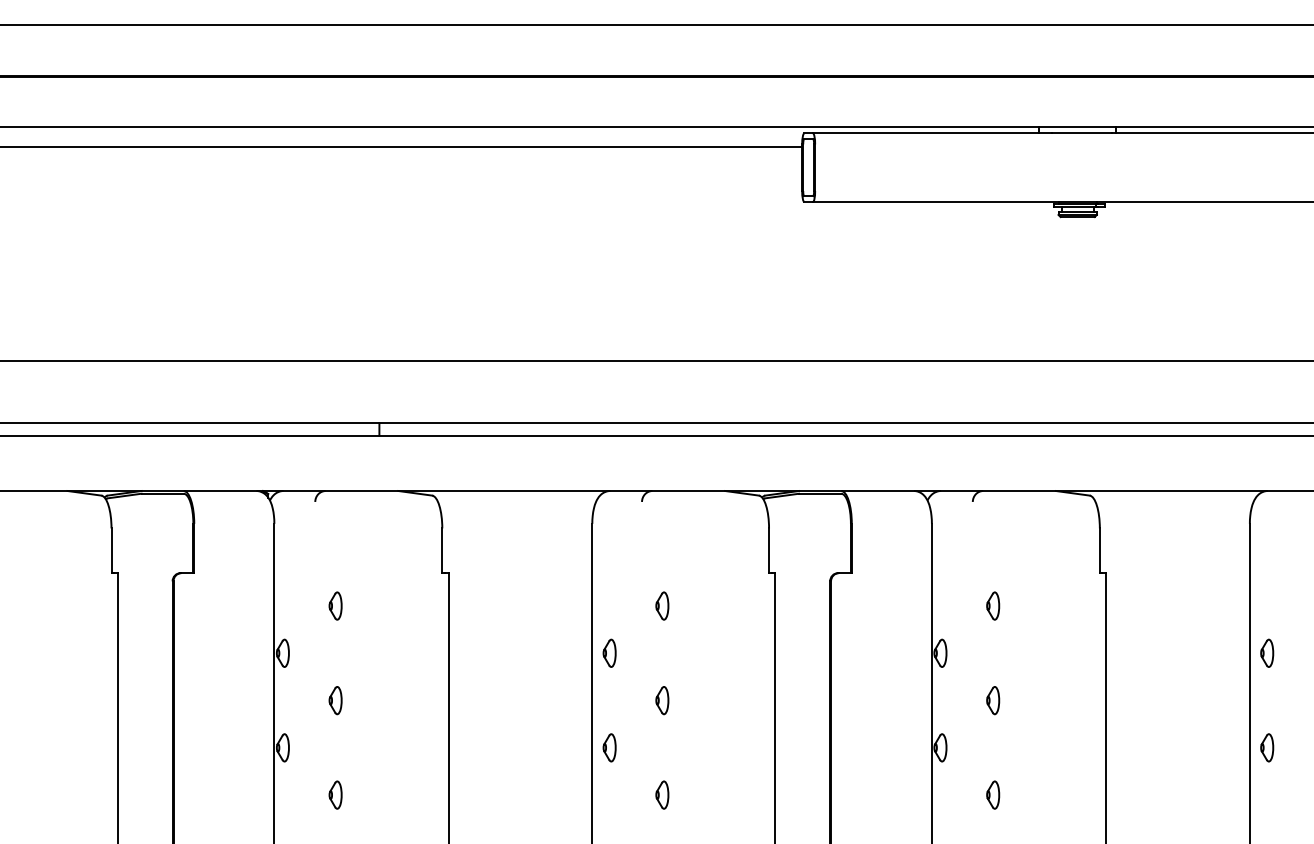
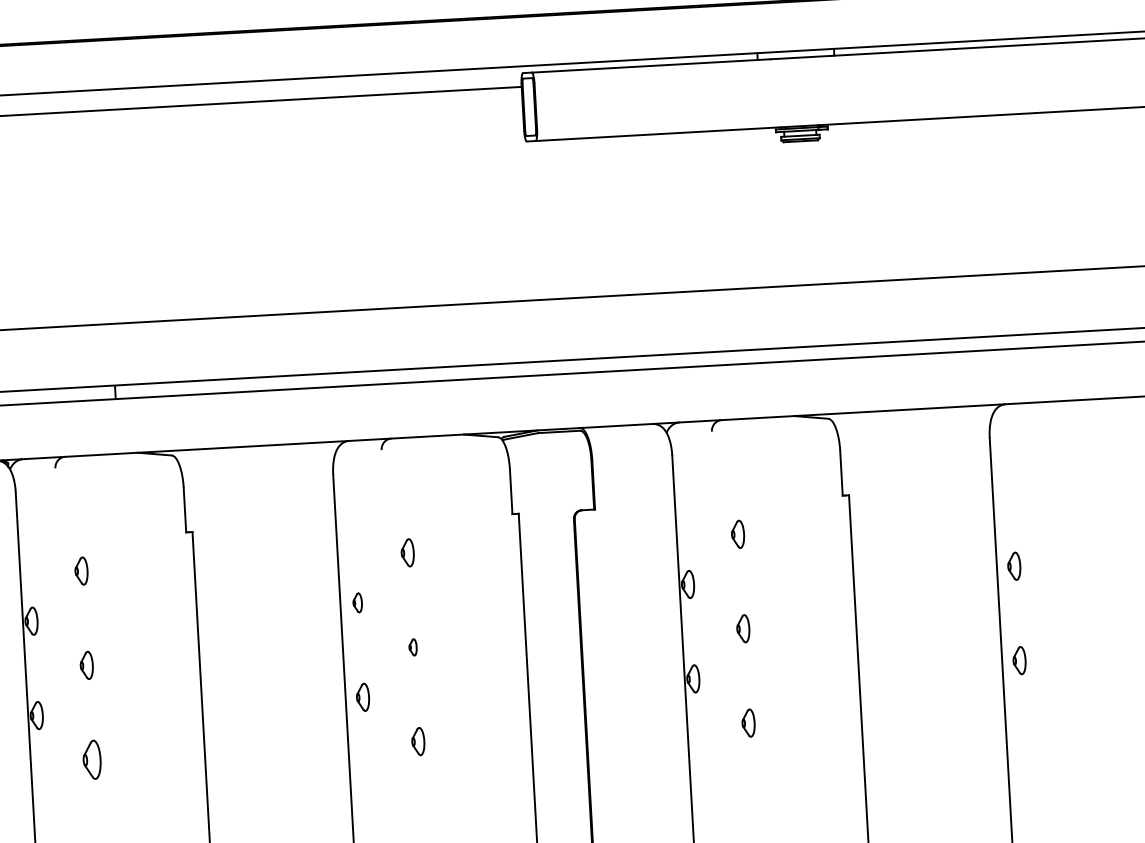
part: (609, 652) -> (357, 602), size x0.7
part: (662, 700) -> (413, 647), size x0.6
part: (335, 794) -> (91, 759), size x1.4

